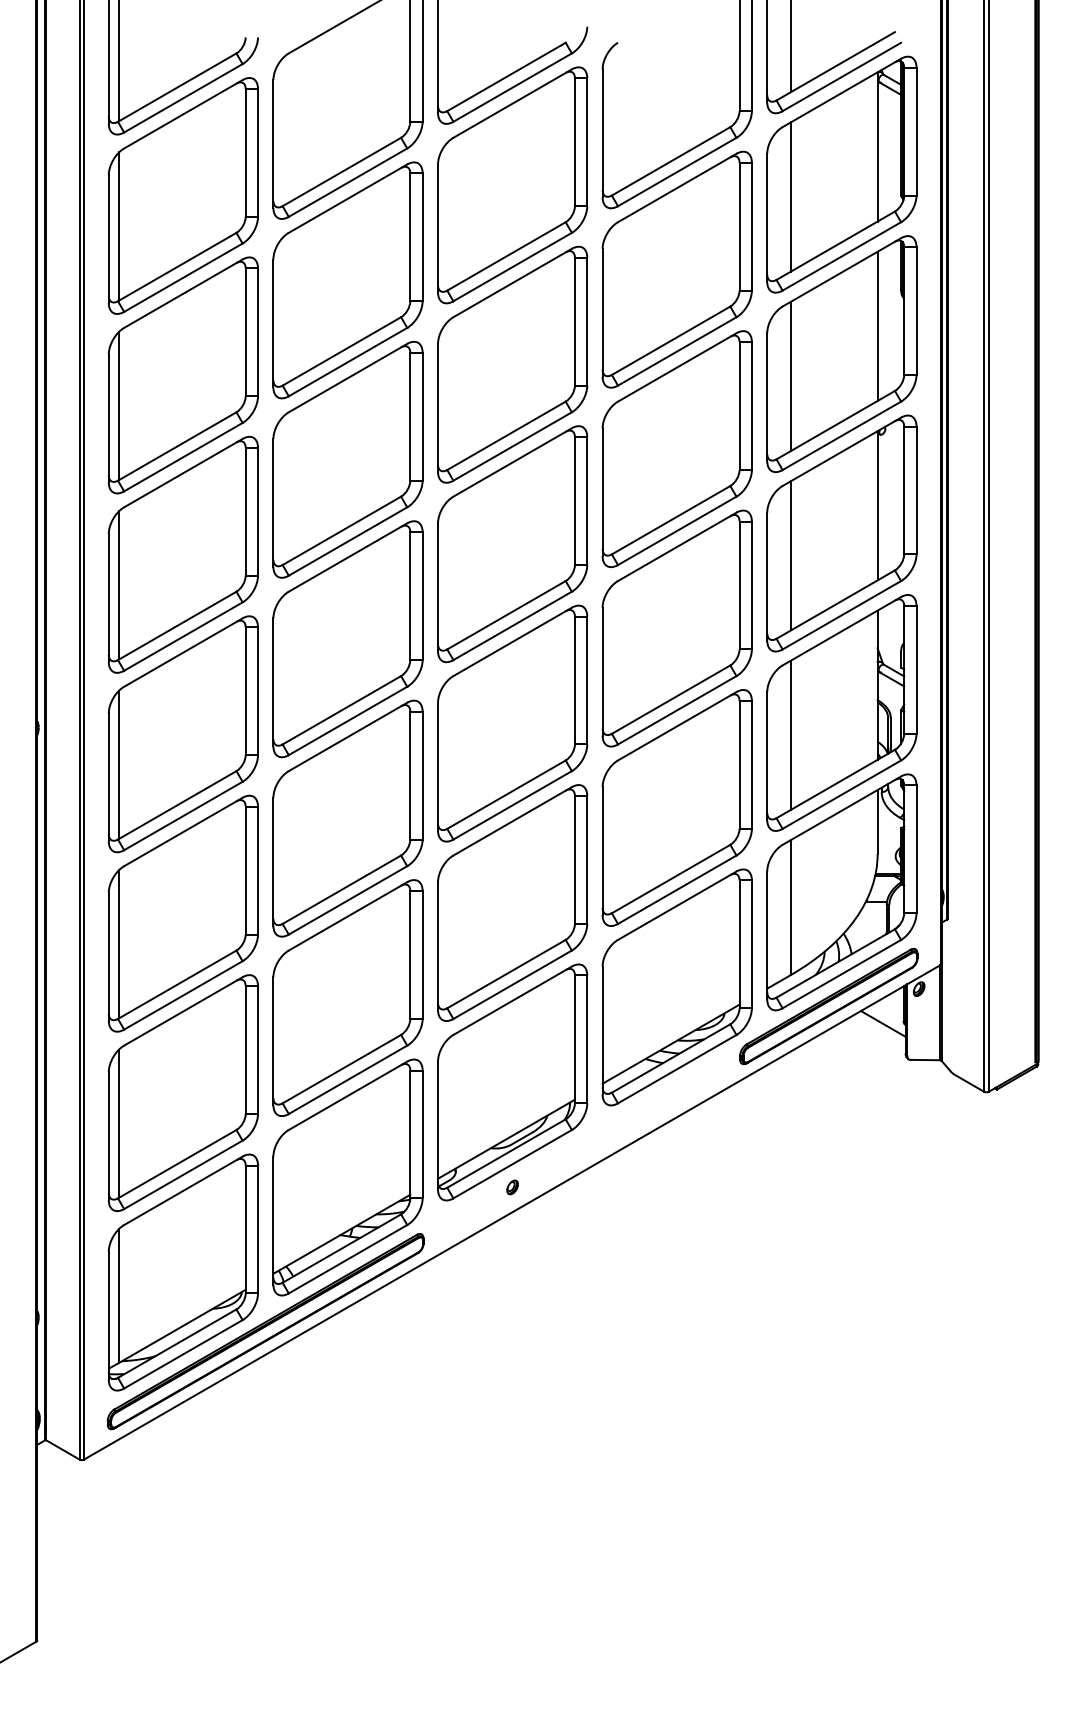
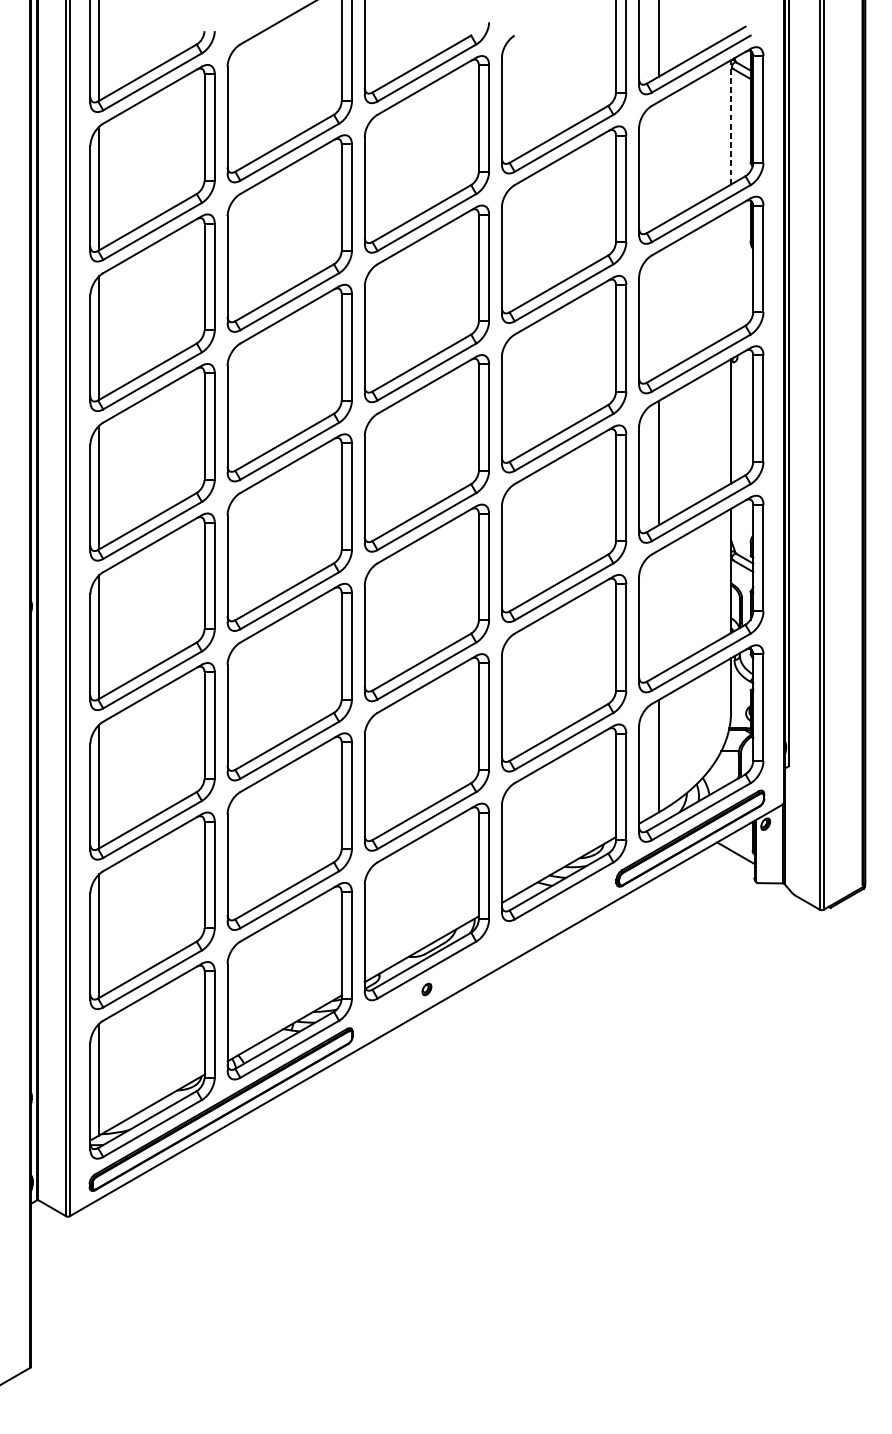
line: (877, 146) -> (730, 122), solid -> dashed
line: (790, 196) -> (658, 163), removed
line: (877, 325) -> (730, 271), removed
line: (790, 376) -> (658, 313), removed
line: (790, 734) -> (658, 612), removed

